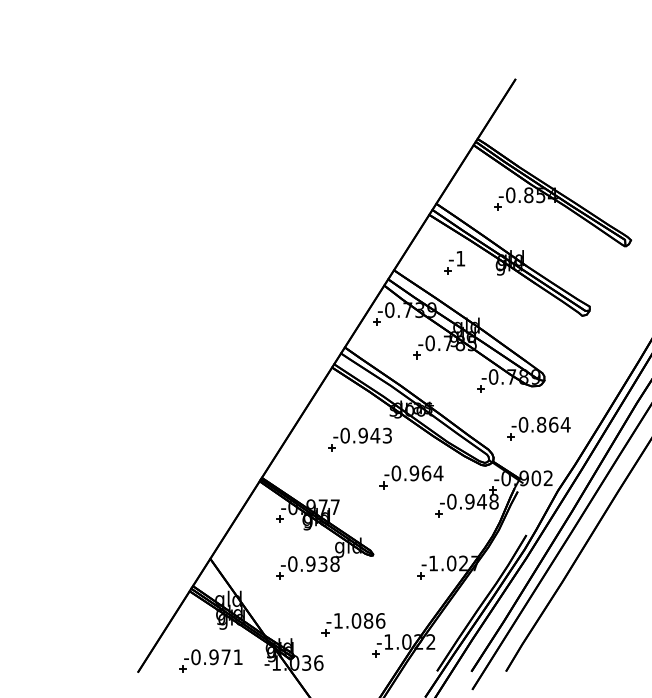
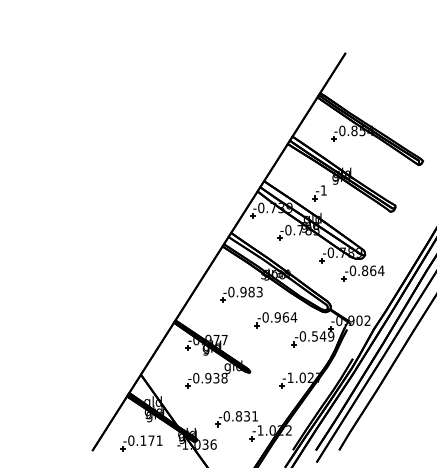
part: (454, 263) -> (319, 193), moved
part: (537, 428) -> (362, 273), moved
text: (375, 434) -> (251, 291), -0.943 -> -0.983
text: (481, 501) -> (322, 336), -0.948 -> -0.549
text: (358, 621) -> (240, 416), -1.086 -> -0.831
text: (214, 656) -> (143, 440), -0.971 -> -0.171

